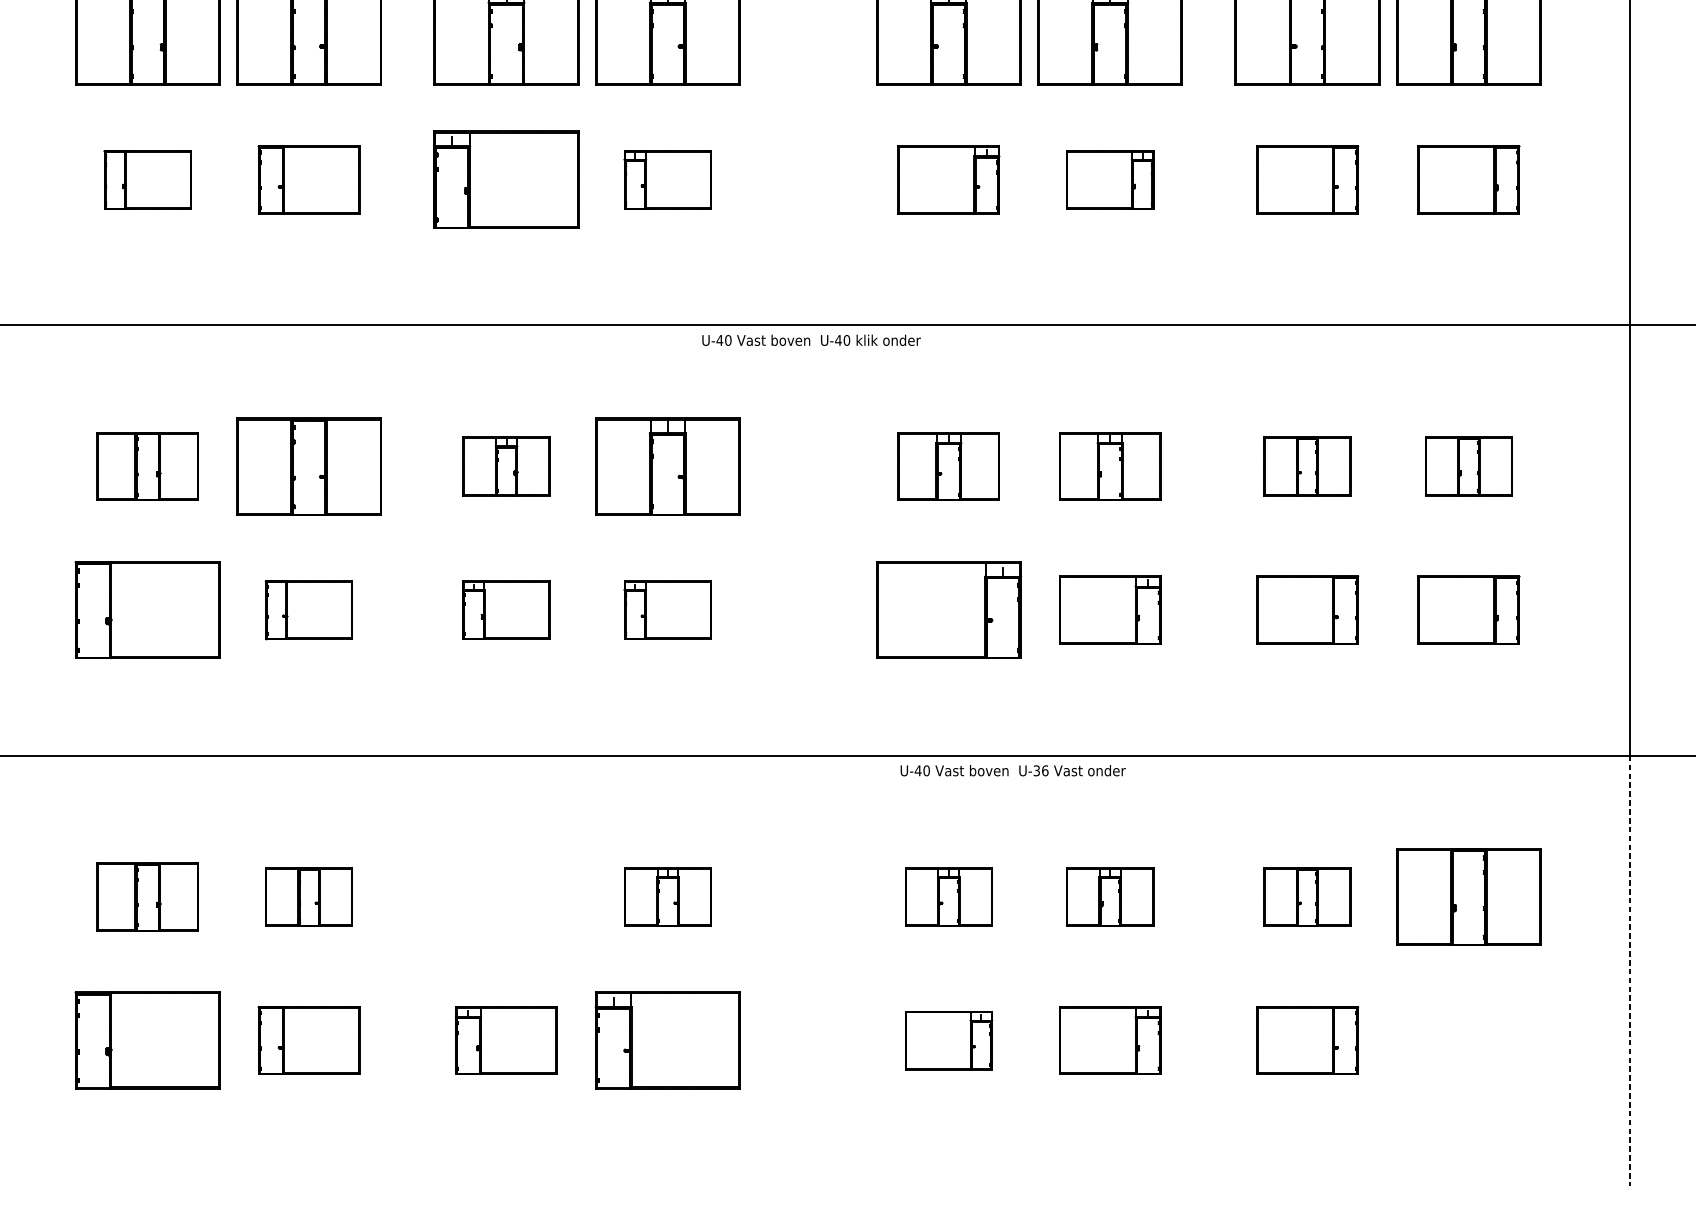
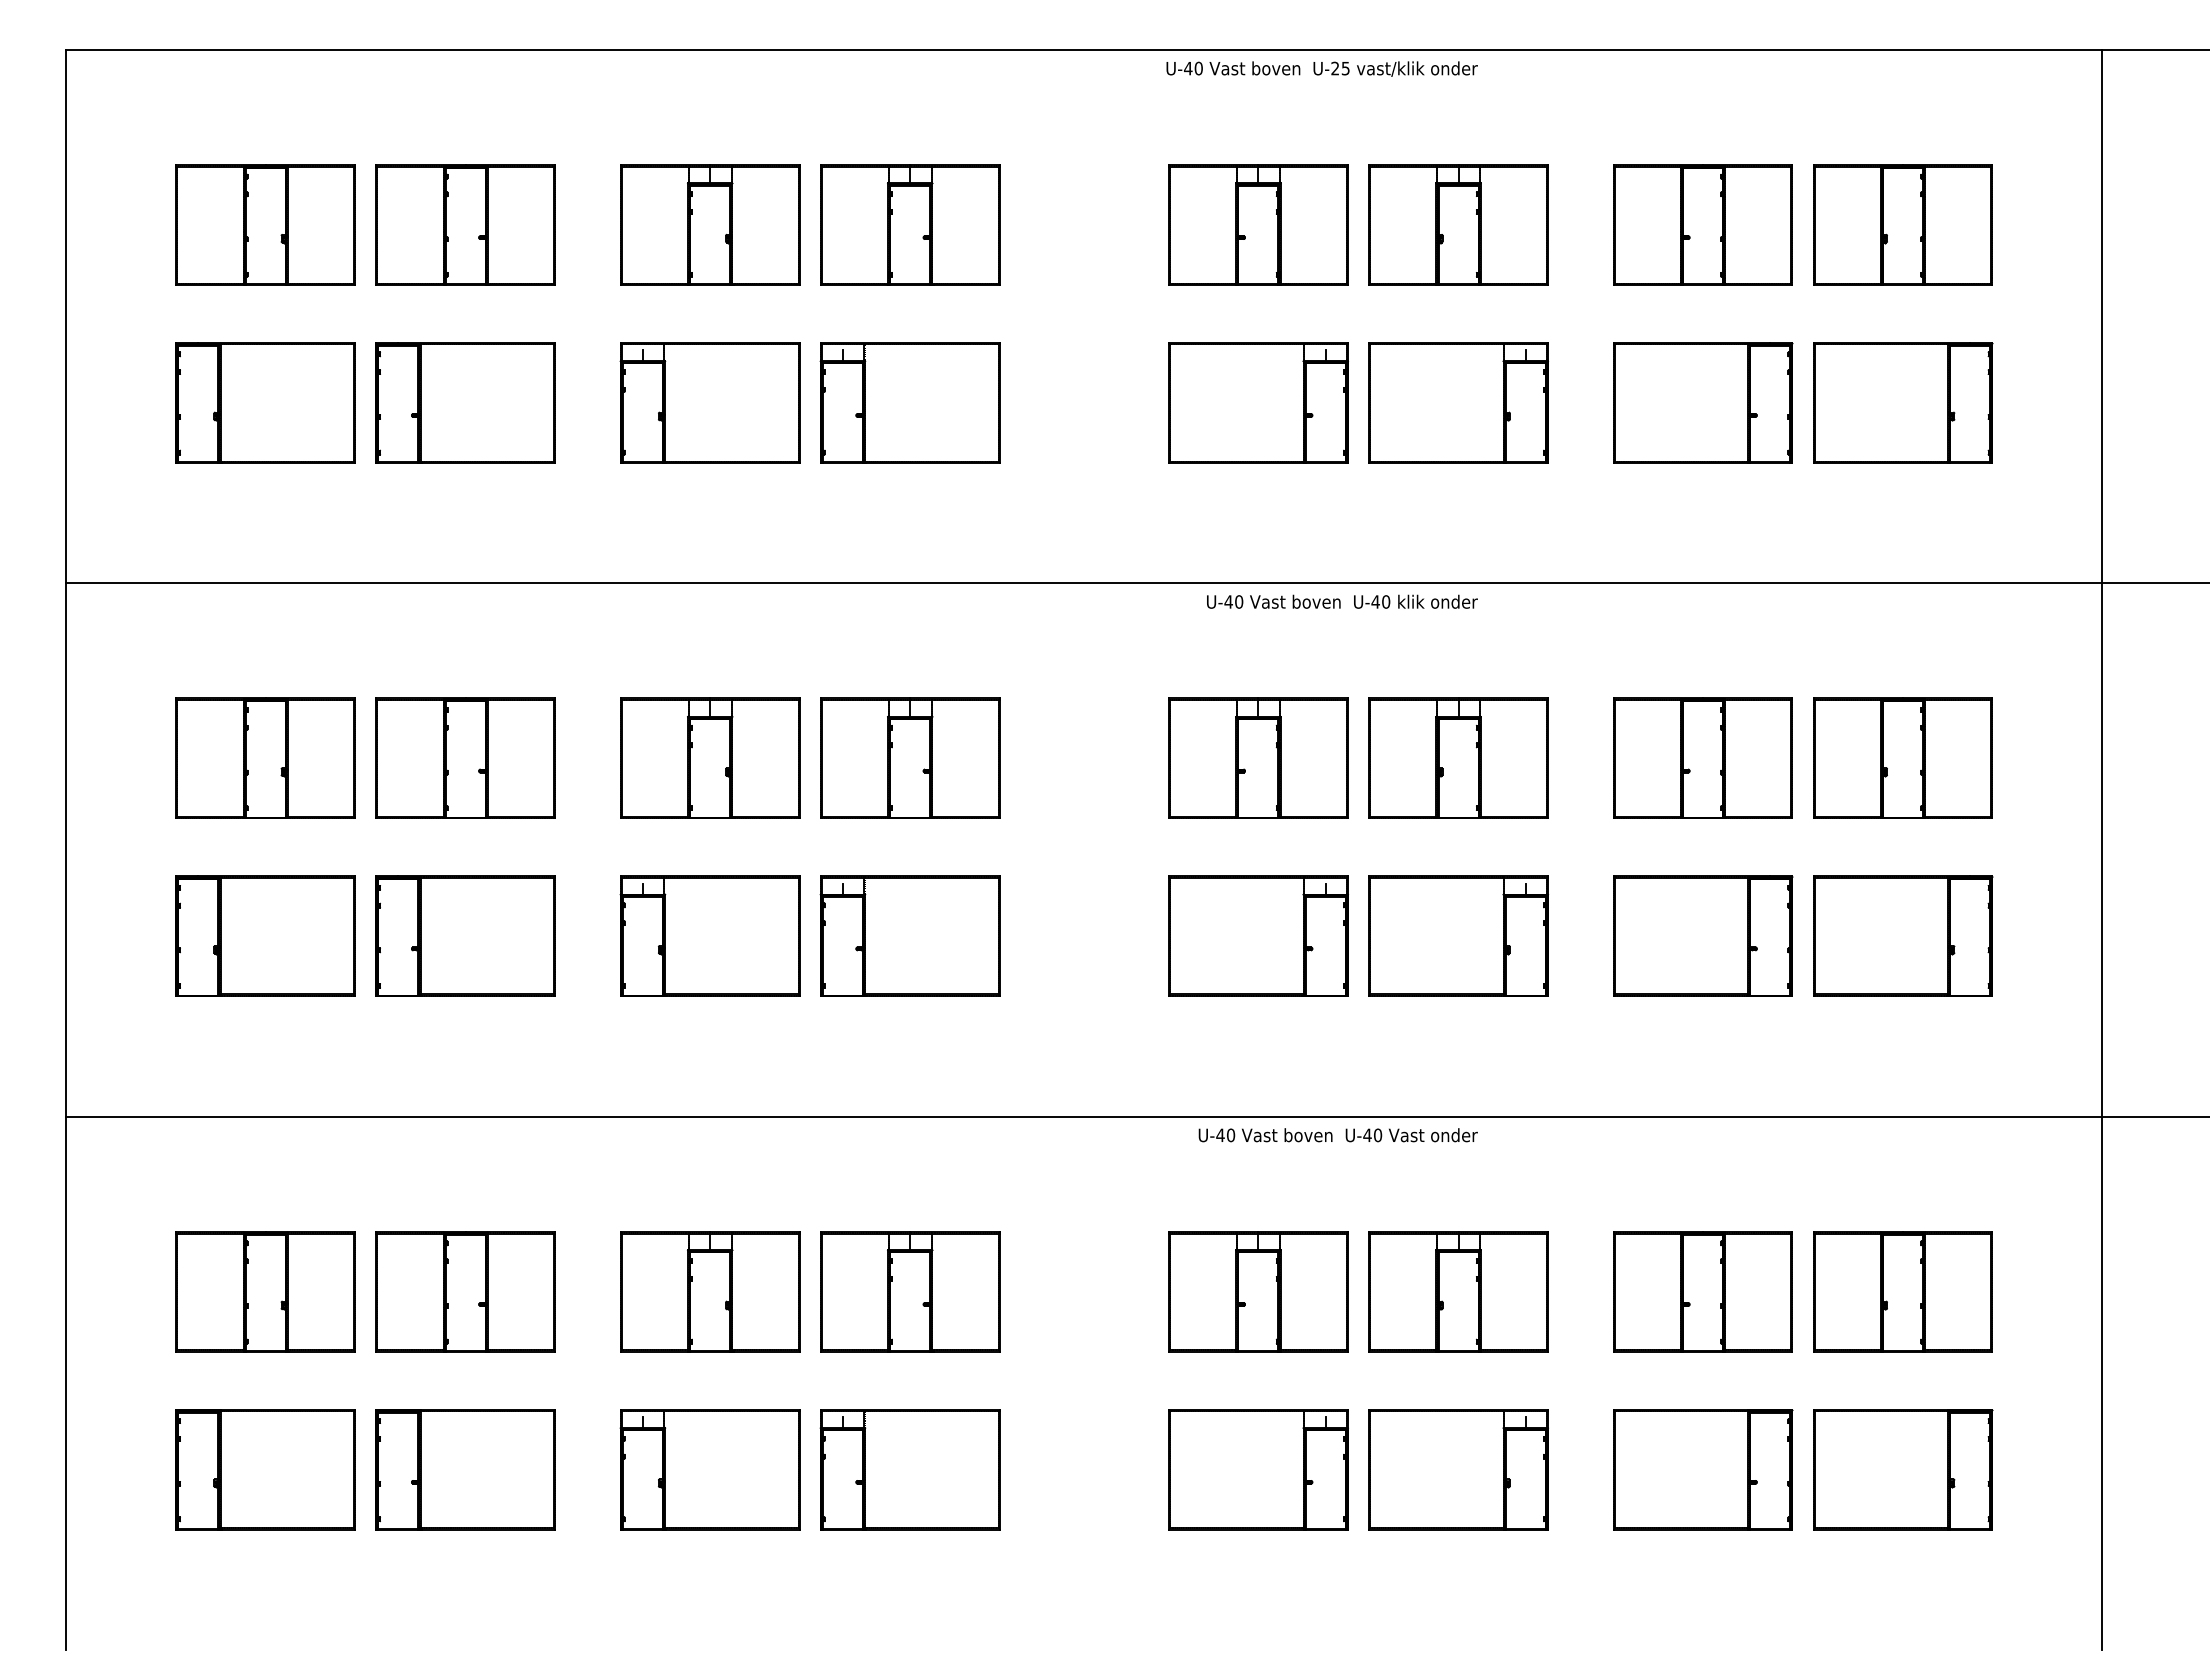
part: (147, 179) -> (265, 402), size x1.67
part: (309, 179) -> (465, 402), size x1.43
part: (667, 179) -> (909, 402), size x1.67
part: (948, 179) -> (1258, 402), size x1.43
part: (1110, 179) -> (1458, 402), size x1.67
part: (1307, 179) -> (1703, 402), size x1.43
part: (1469, 179) -> (1903, 402), size x1.43
text: (811, 340) -> (1342, 601), moved
part: (147, 465) -> (265, 757), size x1.43
part: (506, 465) -> (710, 757), size x1.67
part: (948, 465) -> (1258, 757), size x1.43
part: (1110, 465) -> (1458, 757), size x1.43
part: (1307, 465) -> (1702, 757), size x1.67
part: (1468, 465) -> (1902, 757), size x1.67
part: (309, 609) -> (465, 935), size x1.67
part: (505, 609) -> (709, 935), size x1.67
part: (667, 609) -> (909, 935), size x1.67
part: (1110, 609) -> (1458, 935), size x1.43
part: (1307, 609) -> (1703, 935), size x1.43
part: (1469, 609) -> (1903, 935), size x1.43
text: (1040, 770) -> (1372, 1135), U-36 -> U-40
part: (147, 896) -> (265, 1291), size x1.43
part: (309, 896) -> (465, 1291), size x1.67
part: (506, 896) -> (710, 1291), added
part: (668, 896) -> (910, 1291), size x1.67
part: (948, 896) -> (1258, 1291), size x1.67
part: (1110, 896) -> (1458, 1291), size x1.67
part: (1307, 896) -> (1702, 1291), size x1.67
line: (1629, 971) -> (2102, 1383), dashed -> solid
part: (309, 1040) -> (465, 1469), size x1.43
part: (505, 1040) -> (709, 1469), size x1.43
part: (948, 1040) -> (1258, 1469), size x1.67
part: (1110, 1040) -> (1458, 1469), size x1.43
part: (1307, 1040) -> (1703, 1469), size x1.43
part: (1469, 1040) -> (1903, 1469), added

